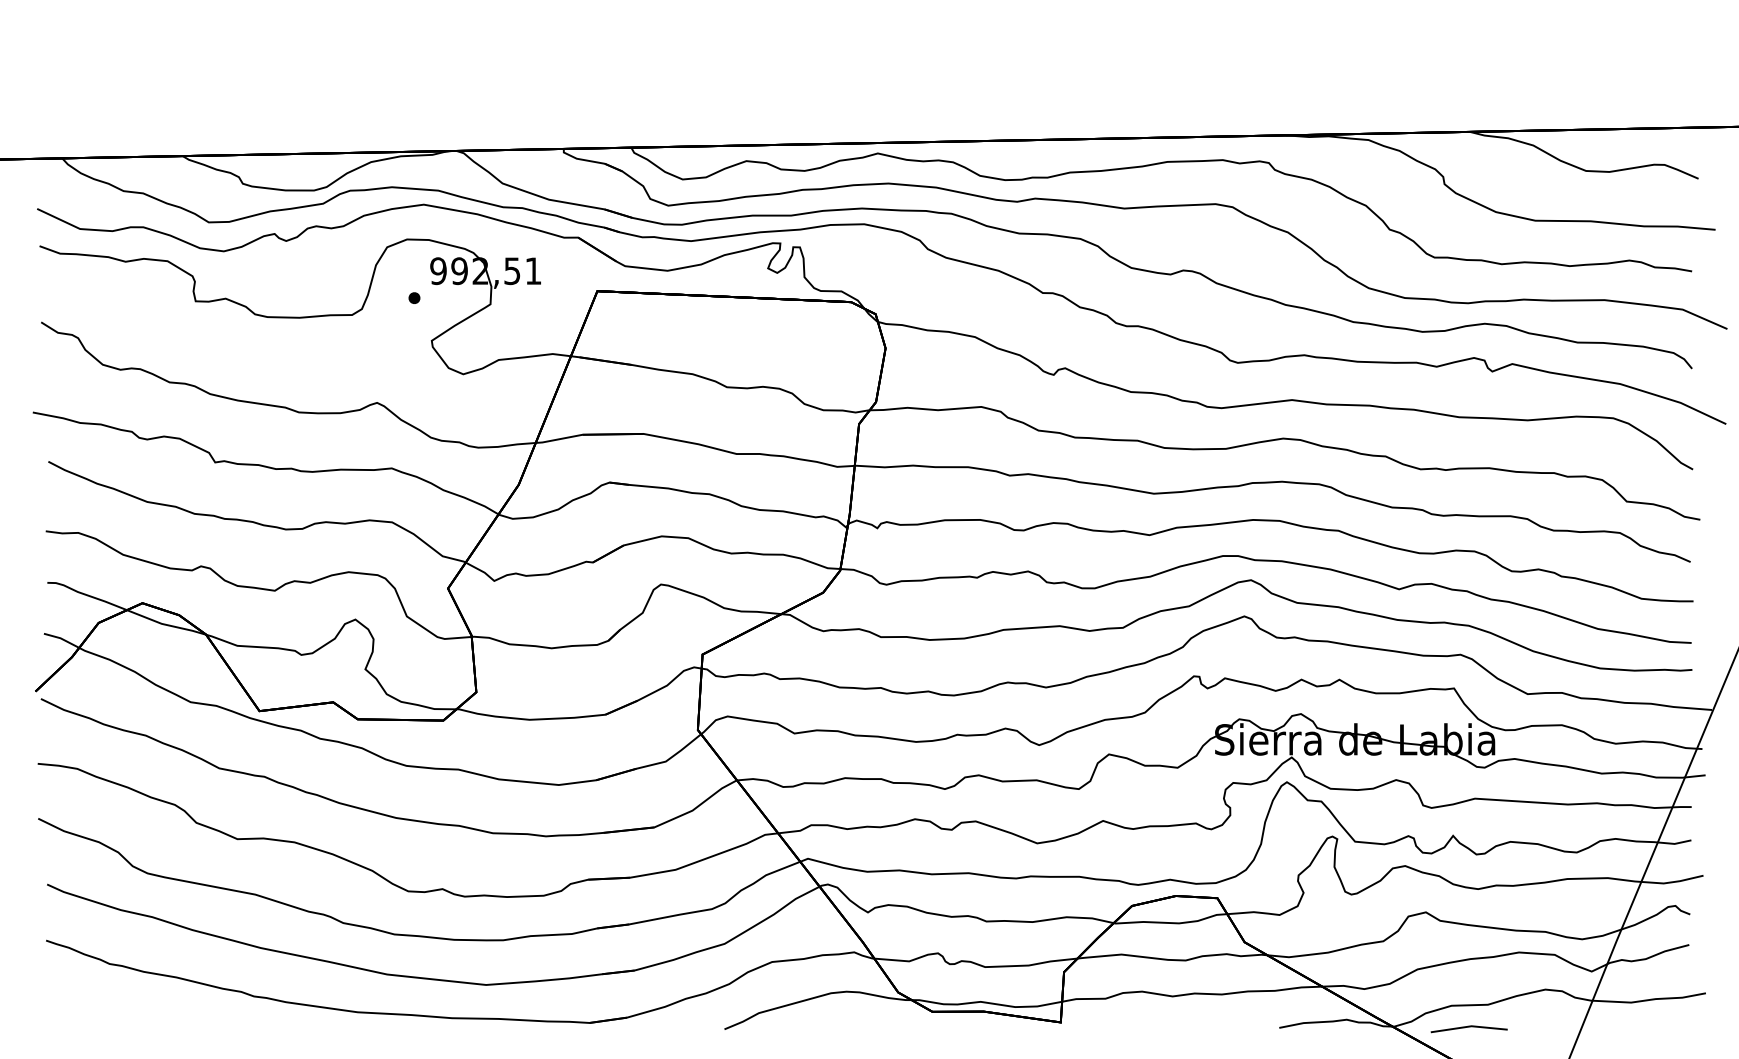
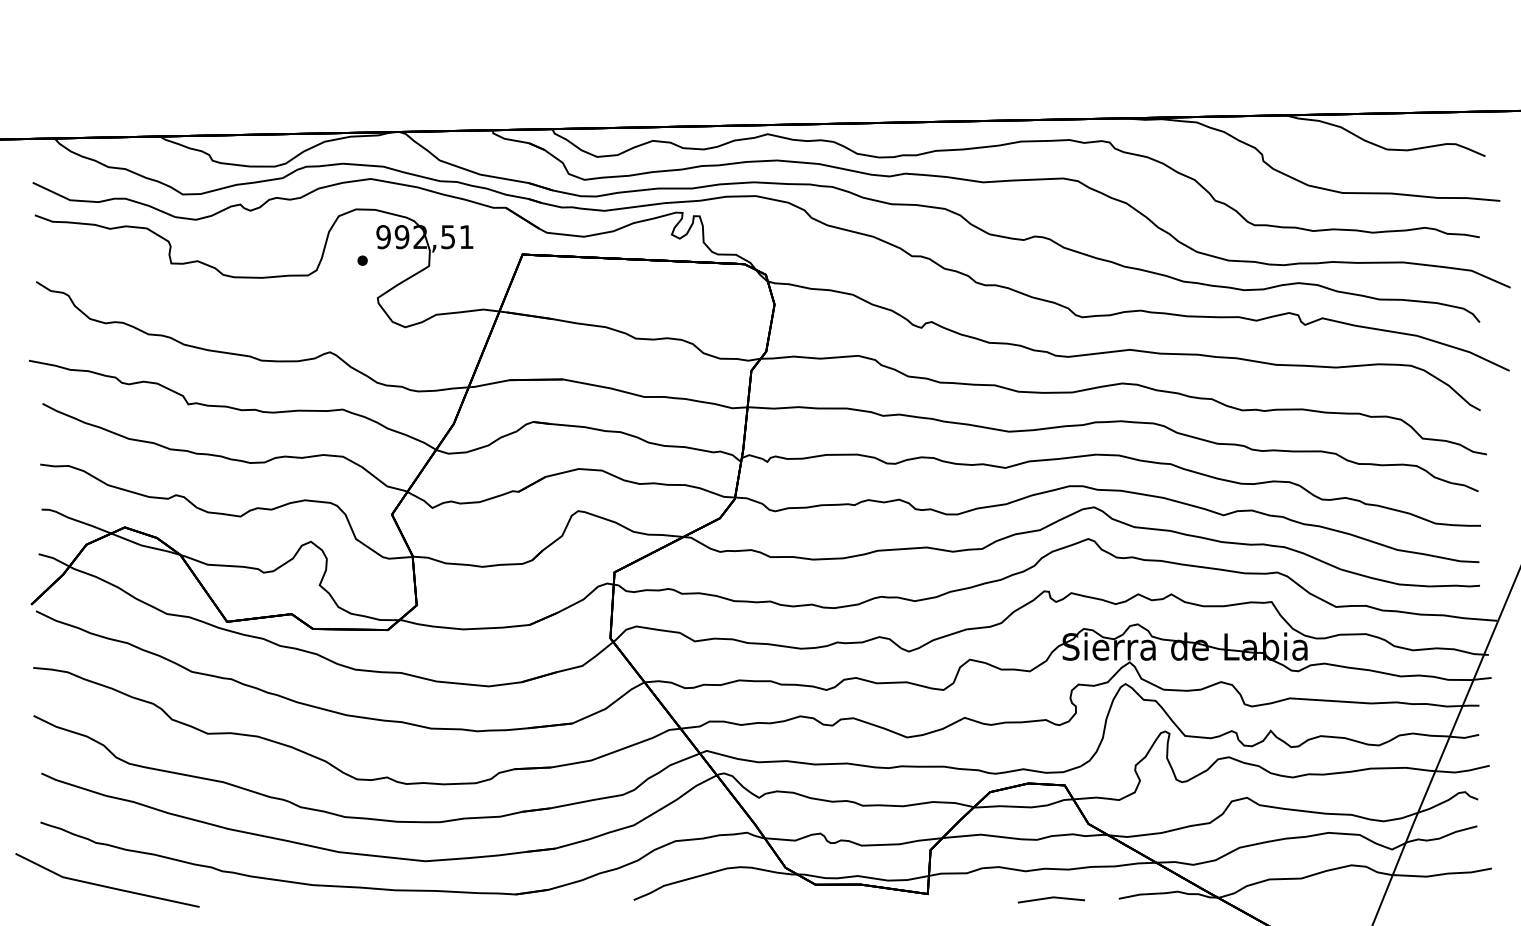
line: (119, 1012) -> (104, 885), added
line: (1468, 1027) -> (1050, 898), moved

